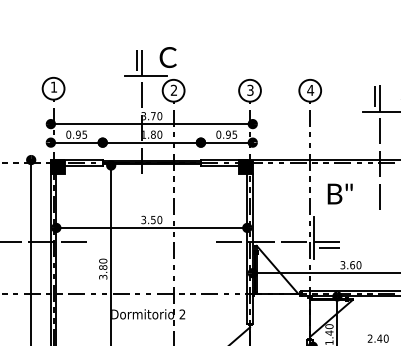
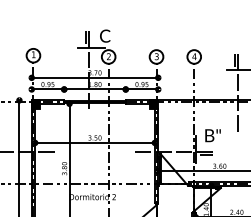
text: (339, 193) -> (212, 135), moved

